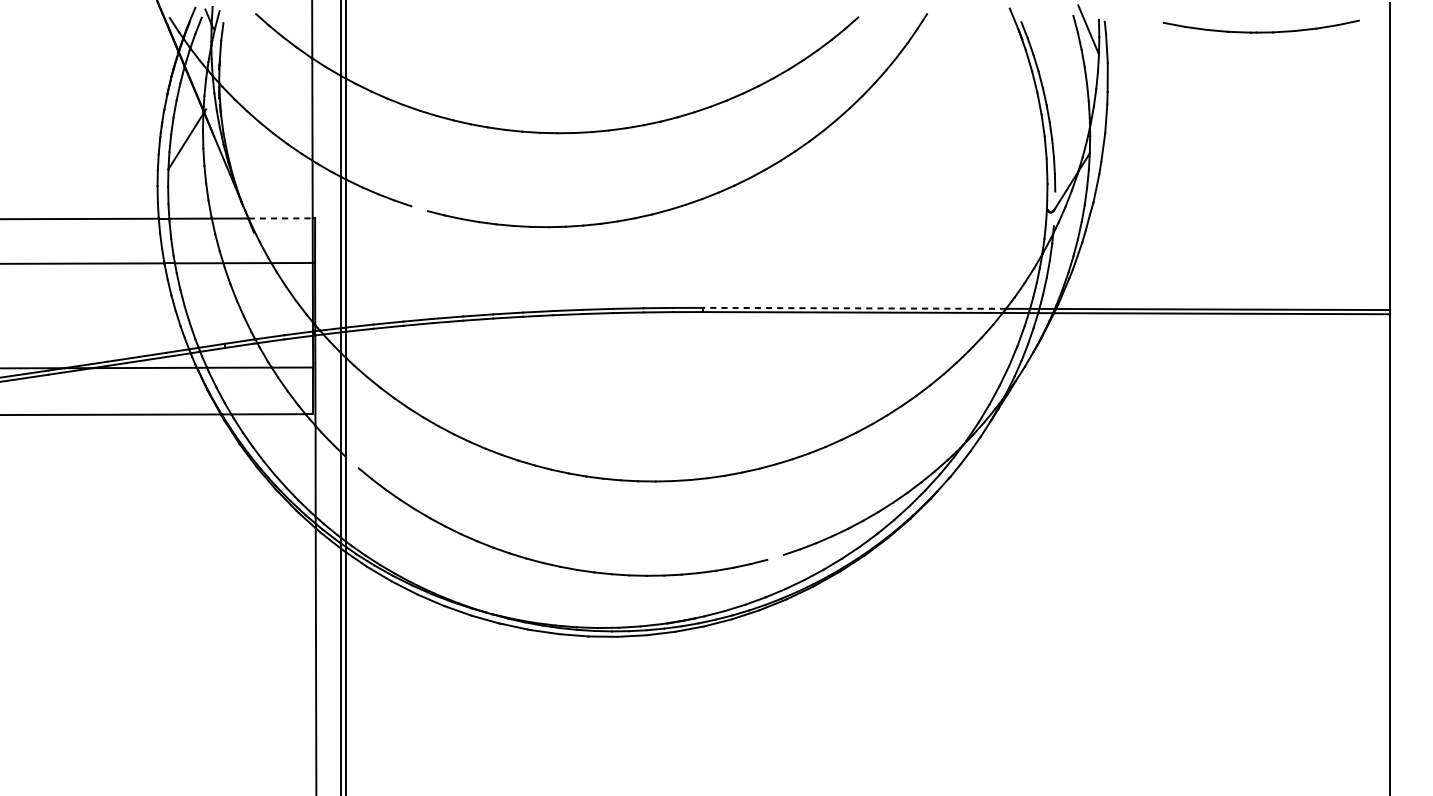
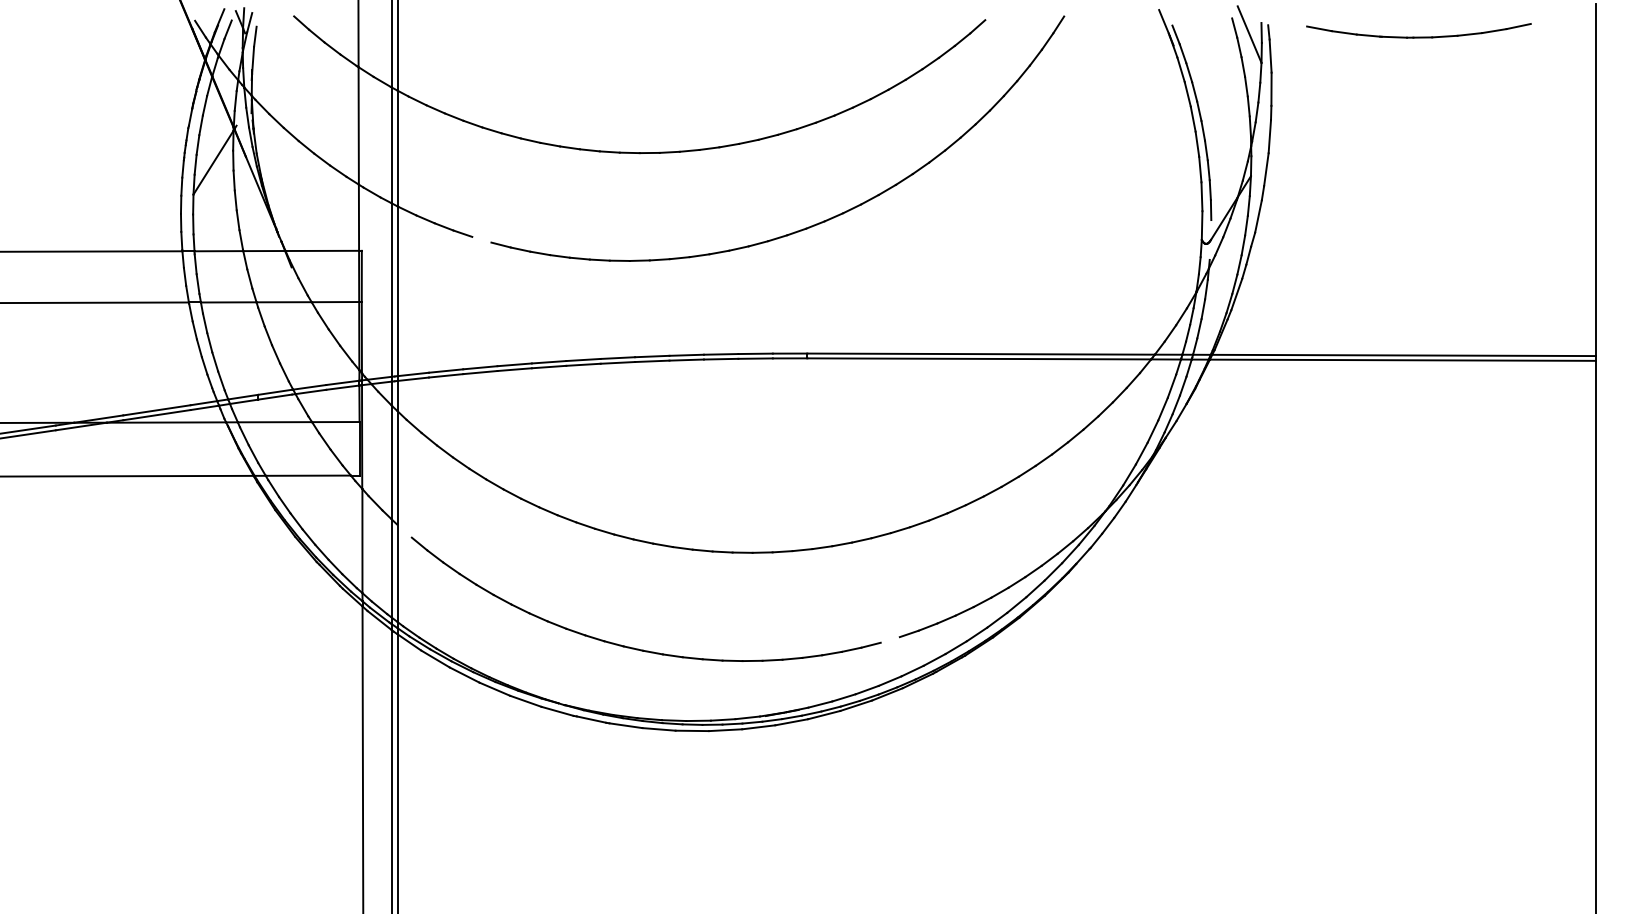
part: (1261, 26) -> (1418, 30), moved
line: (280, 218) -> (322, 250), dashed -> solid
line: (855, 308) -> (981, 354), dashed -> solid

